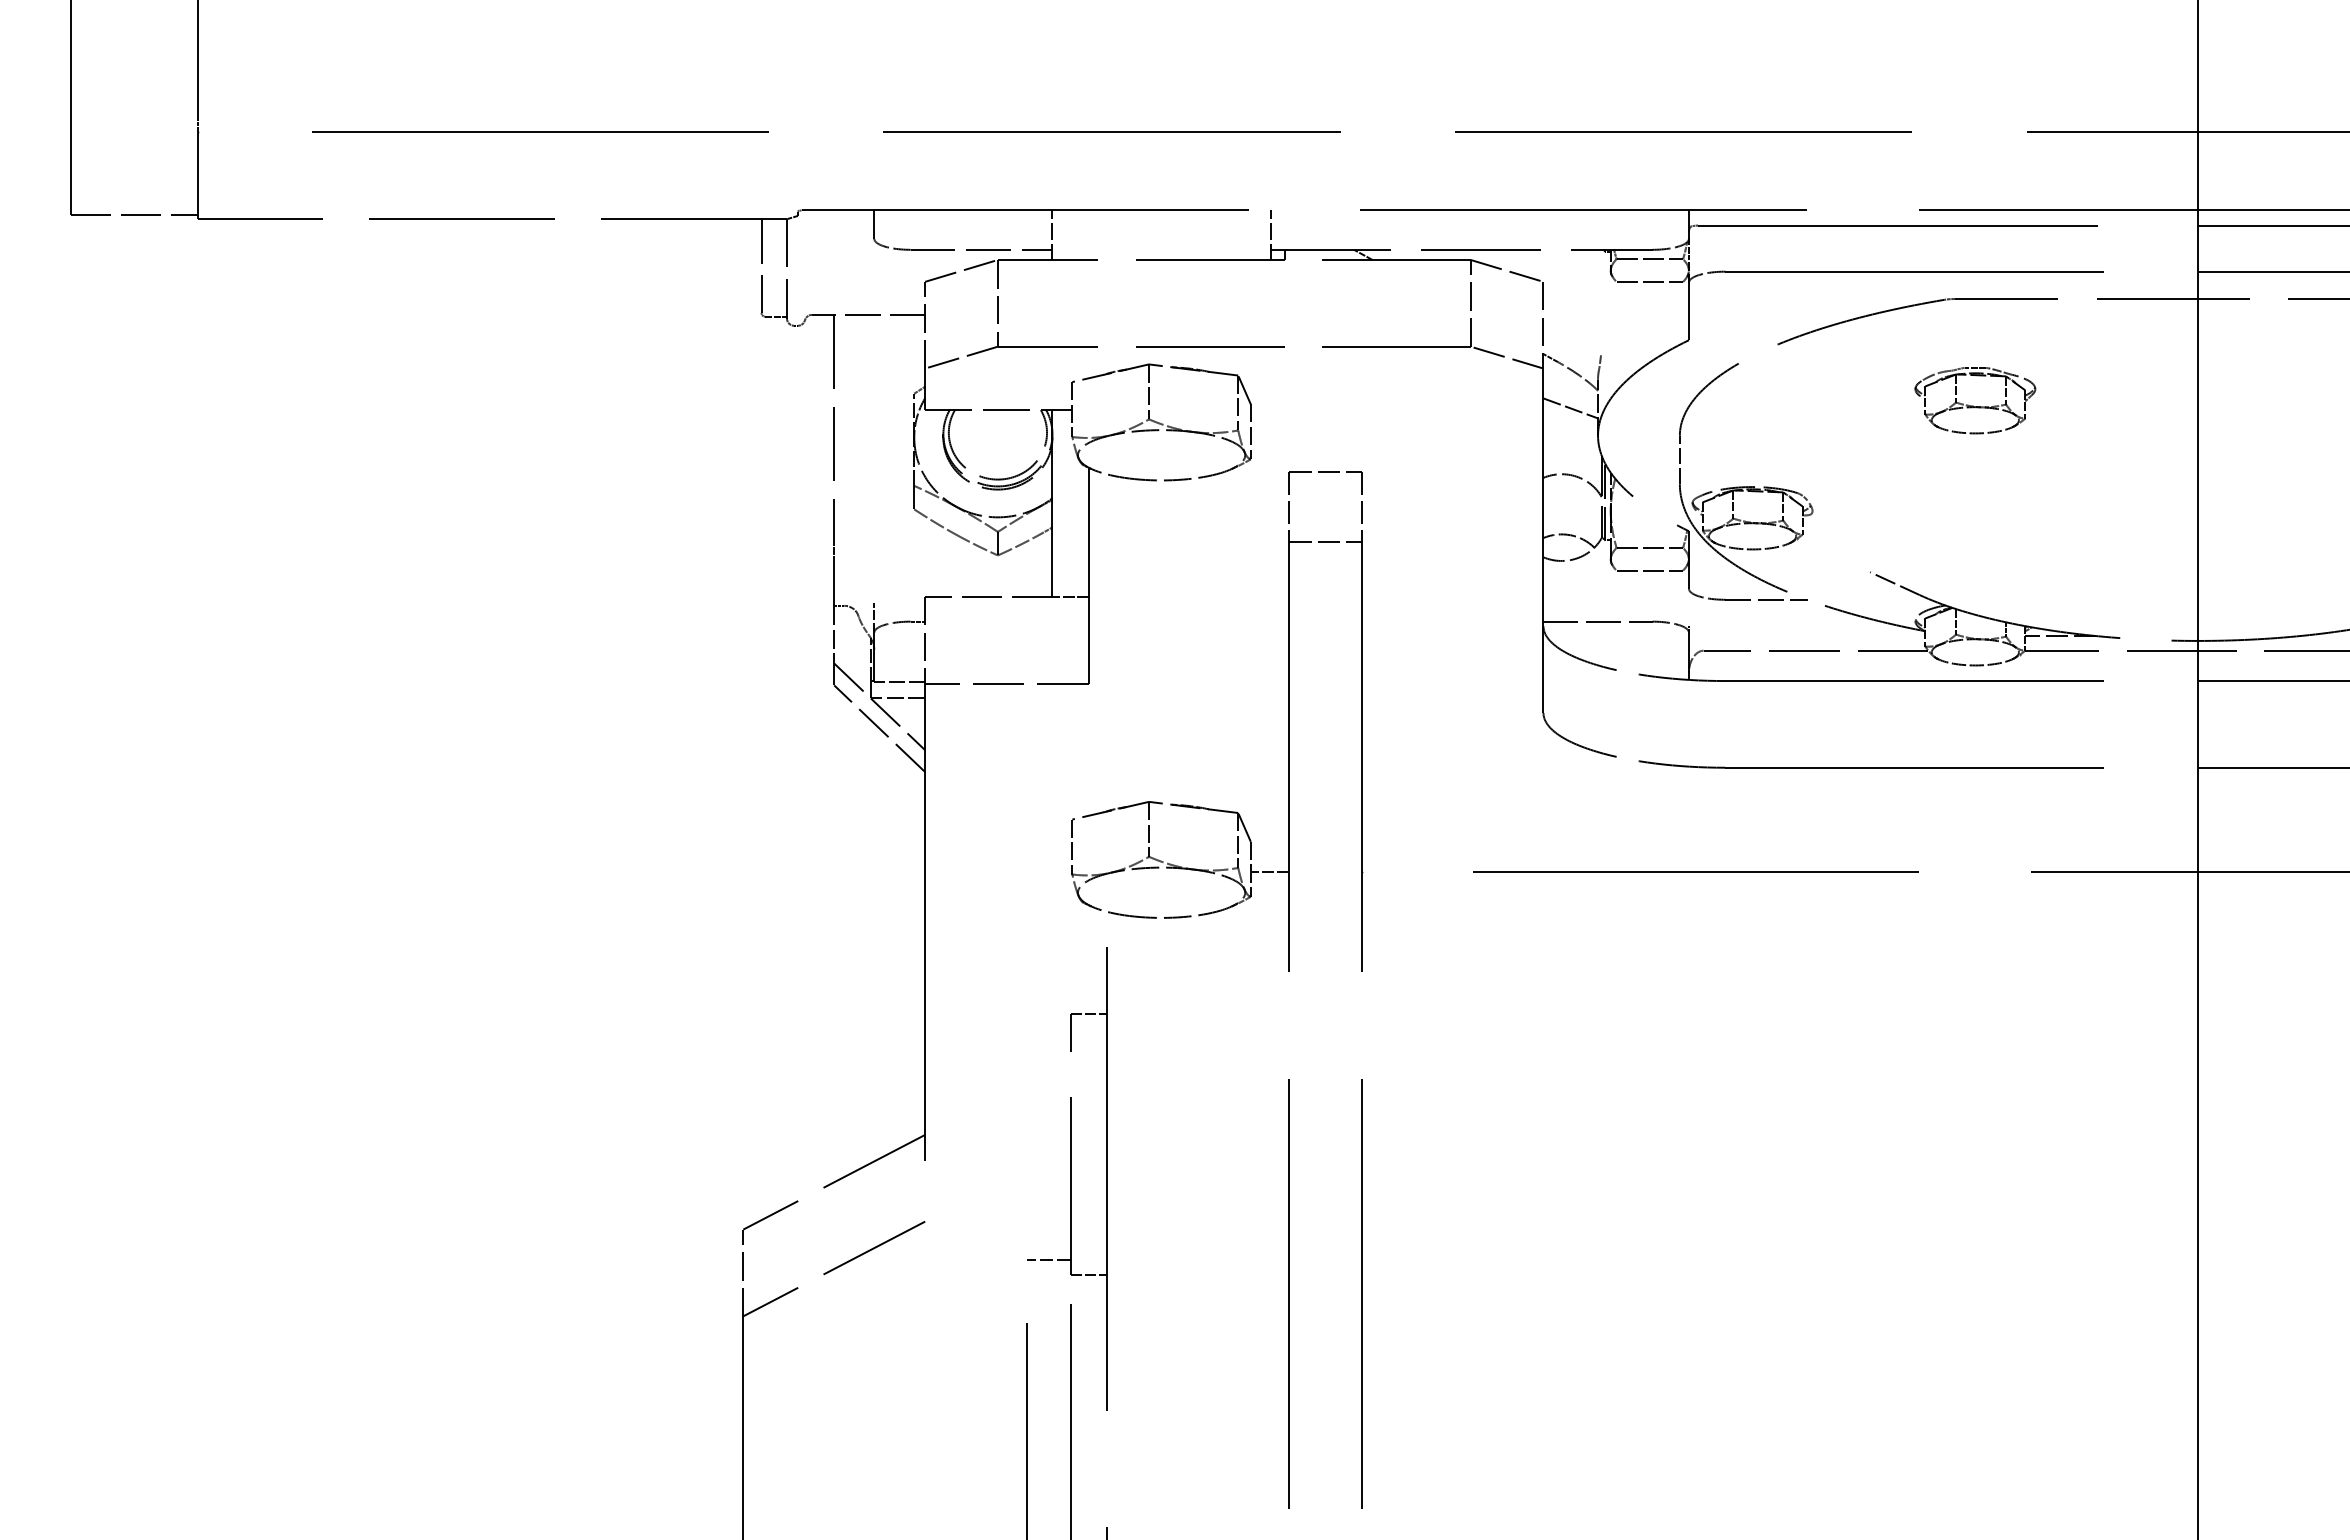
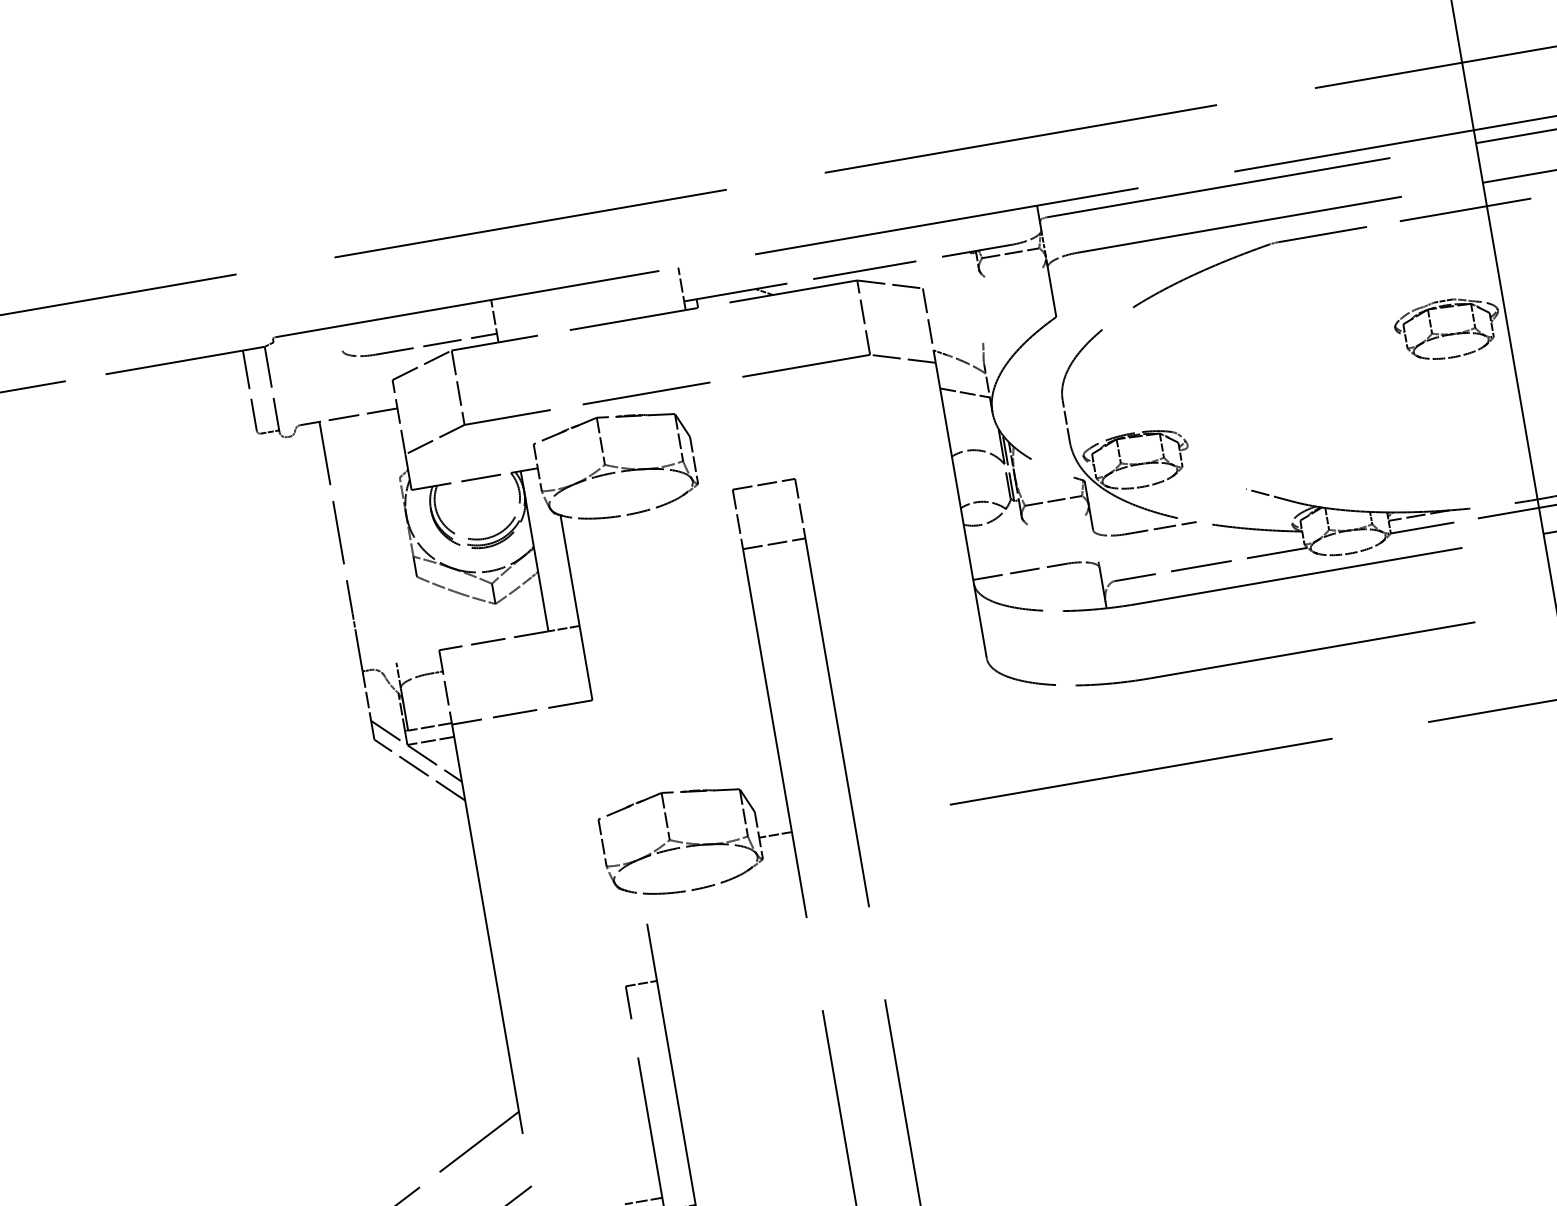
line: (874, 224) -> (340, 338), removed
line: (1649, 281) -> (1013, 272), removed
part: (1975, 400) -> (1448, 328), moved
line: (1649, 570) -> (1056, 520), removed

